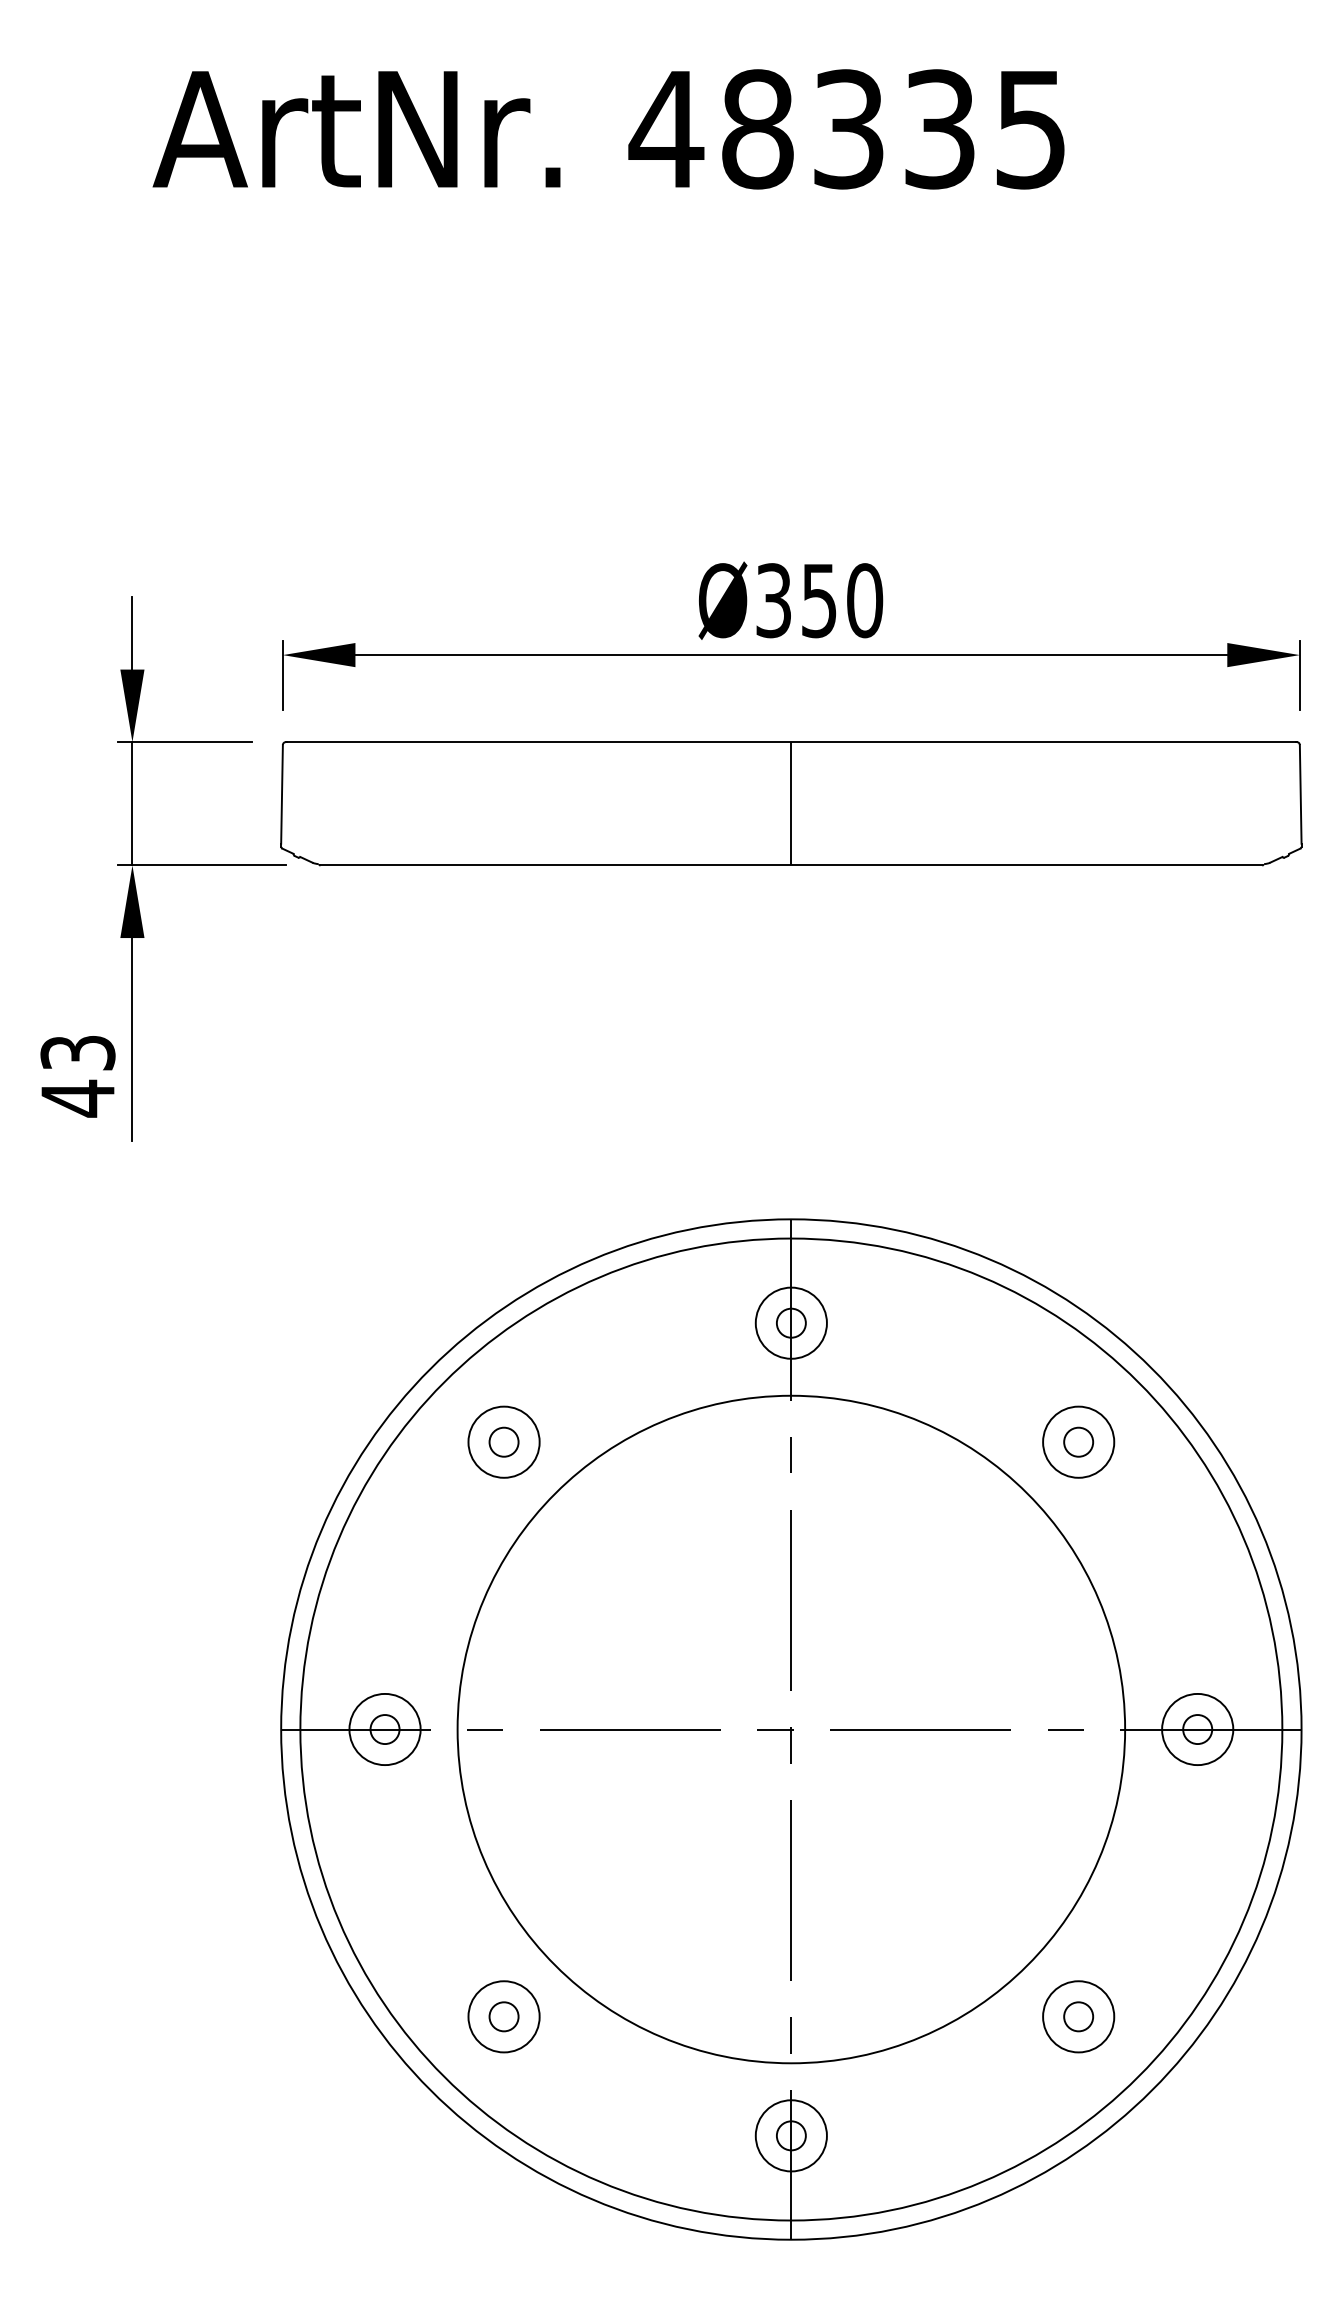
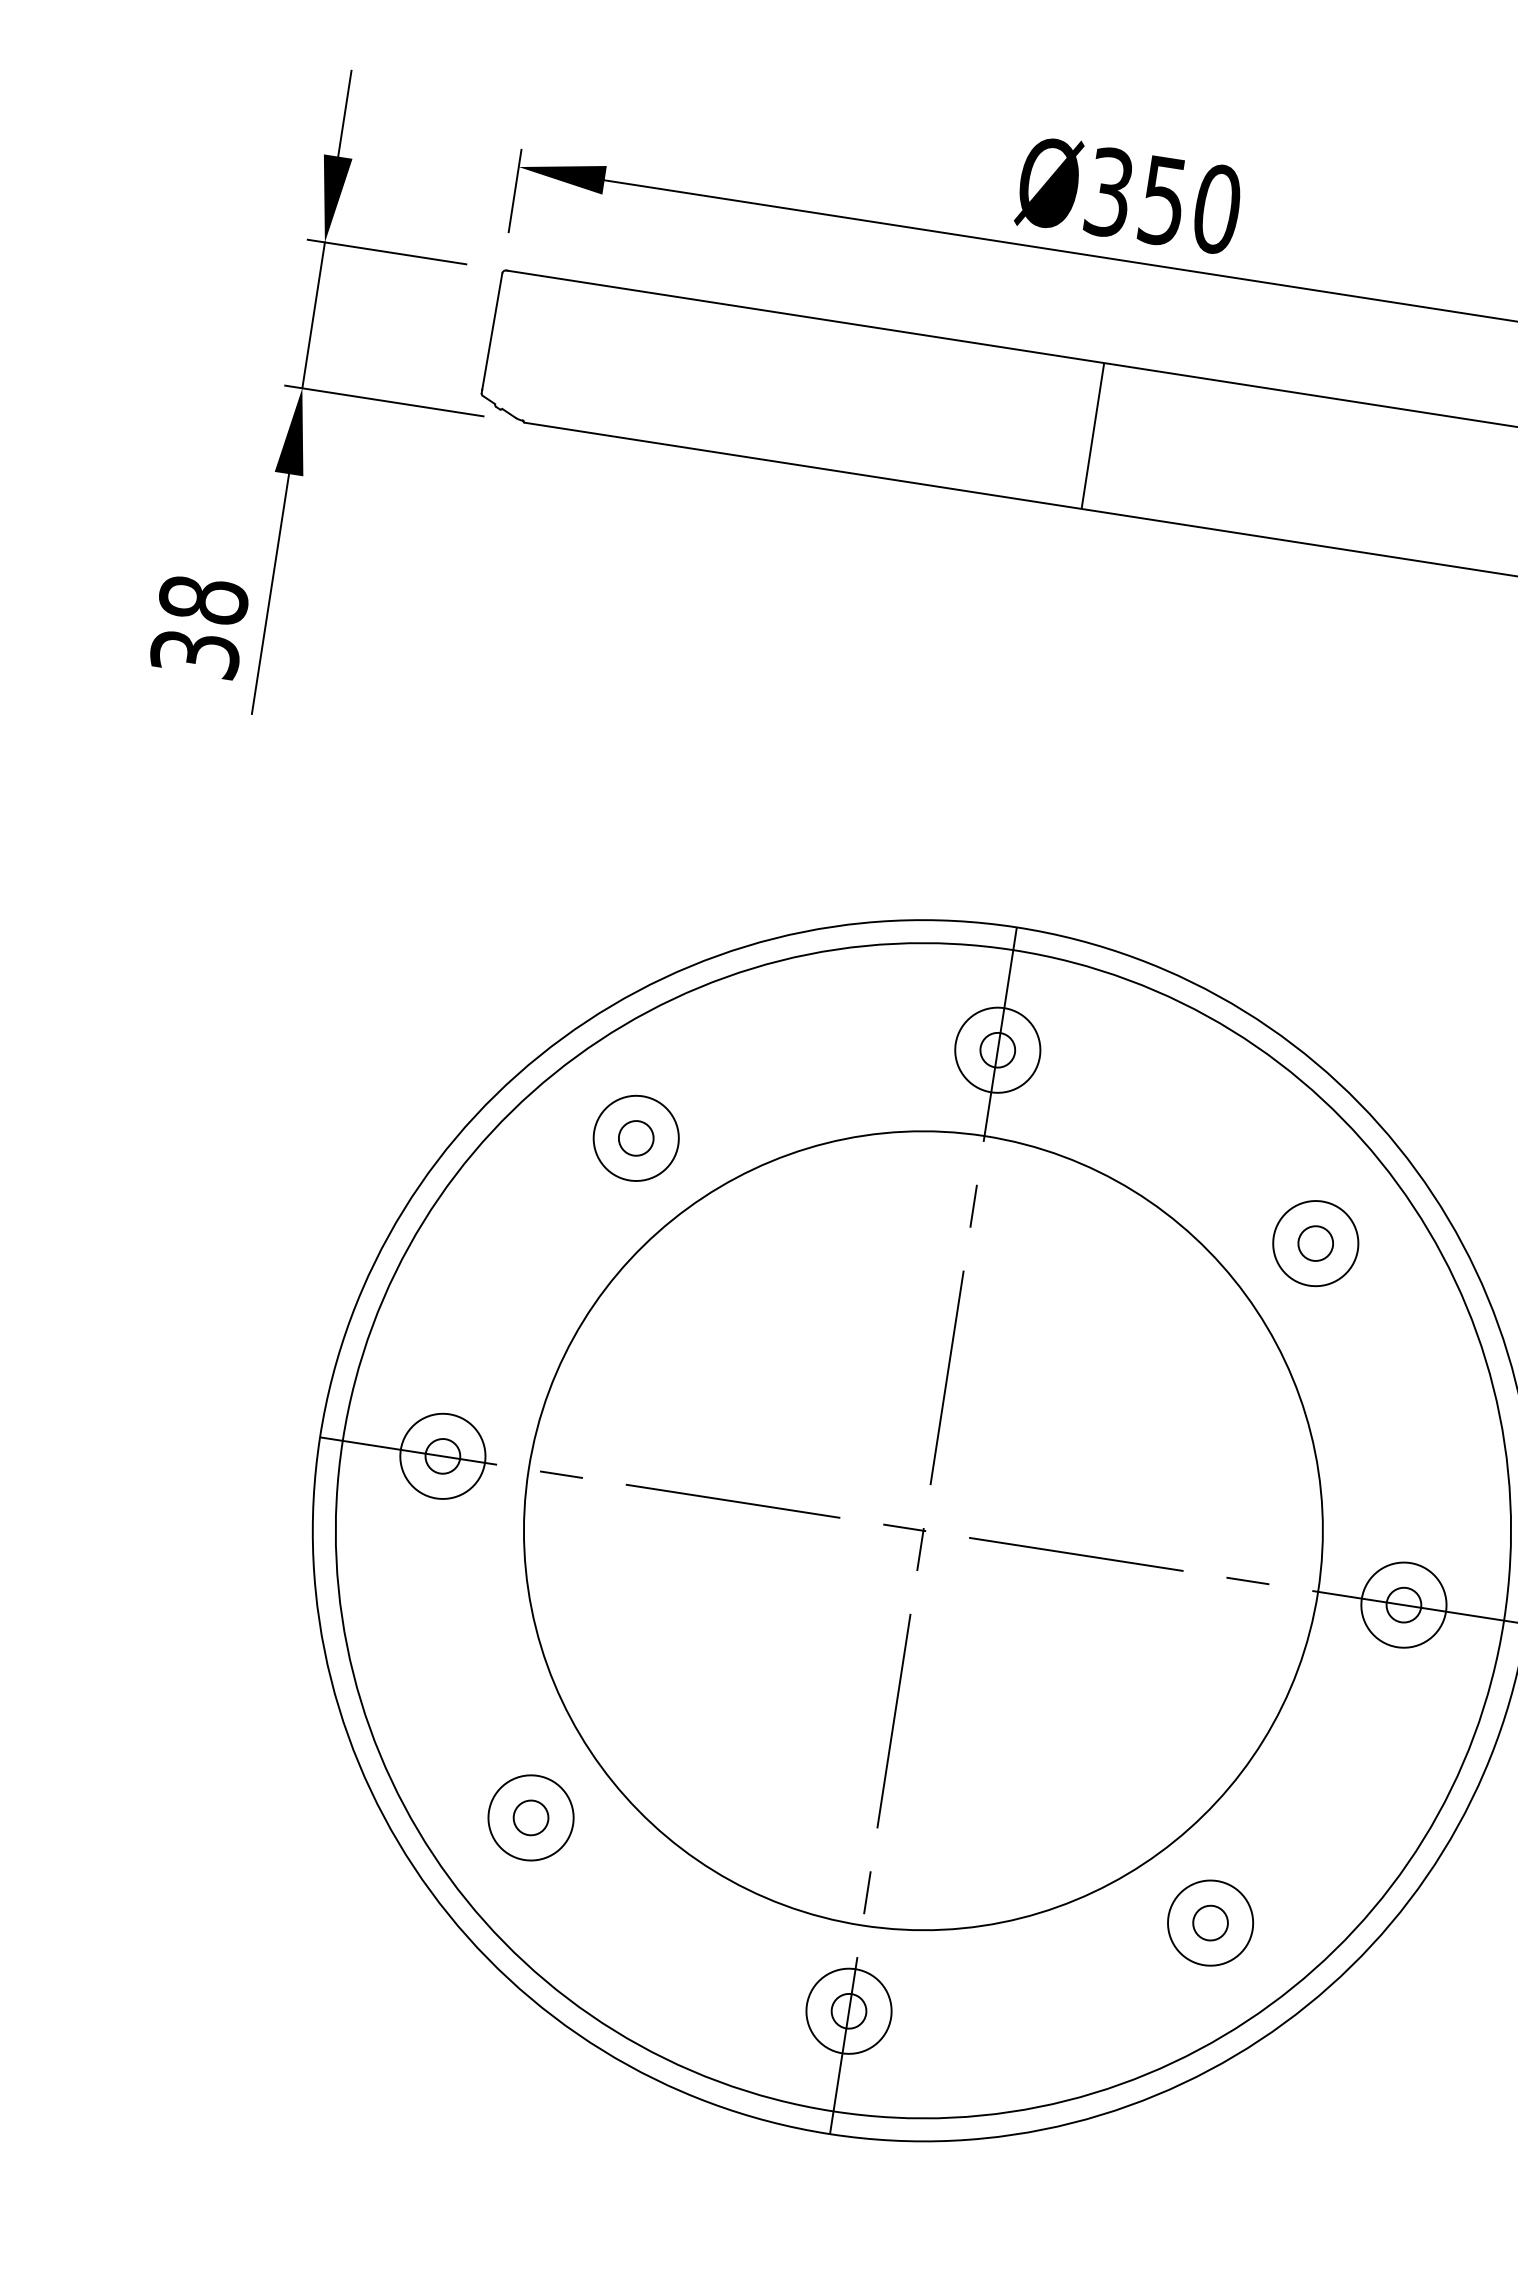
text: (77, 1076) -> (198, 627), 43 -> 38

